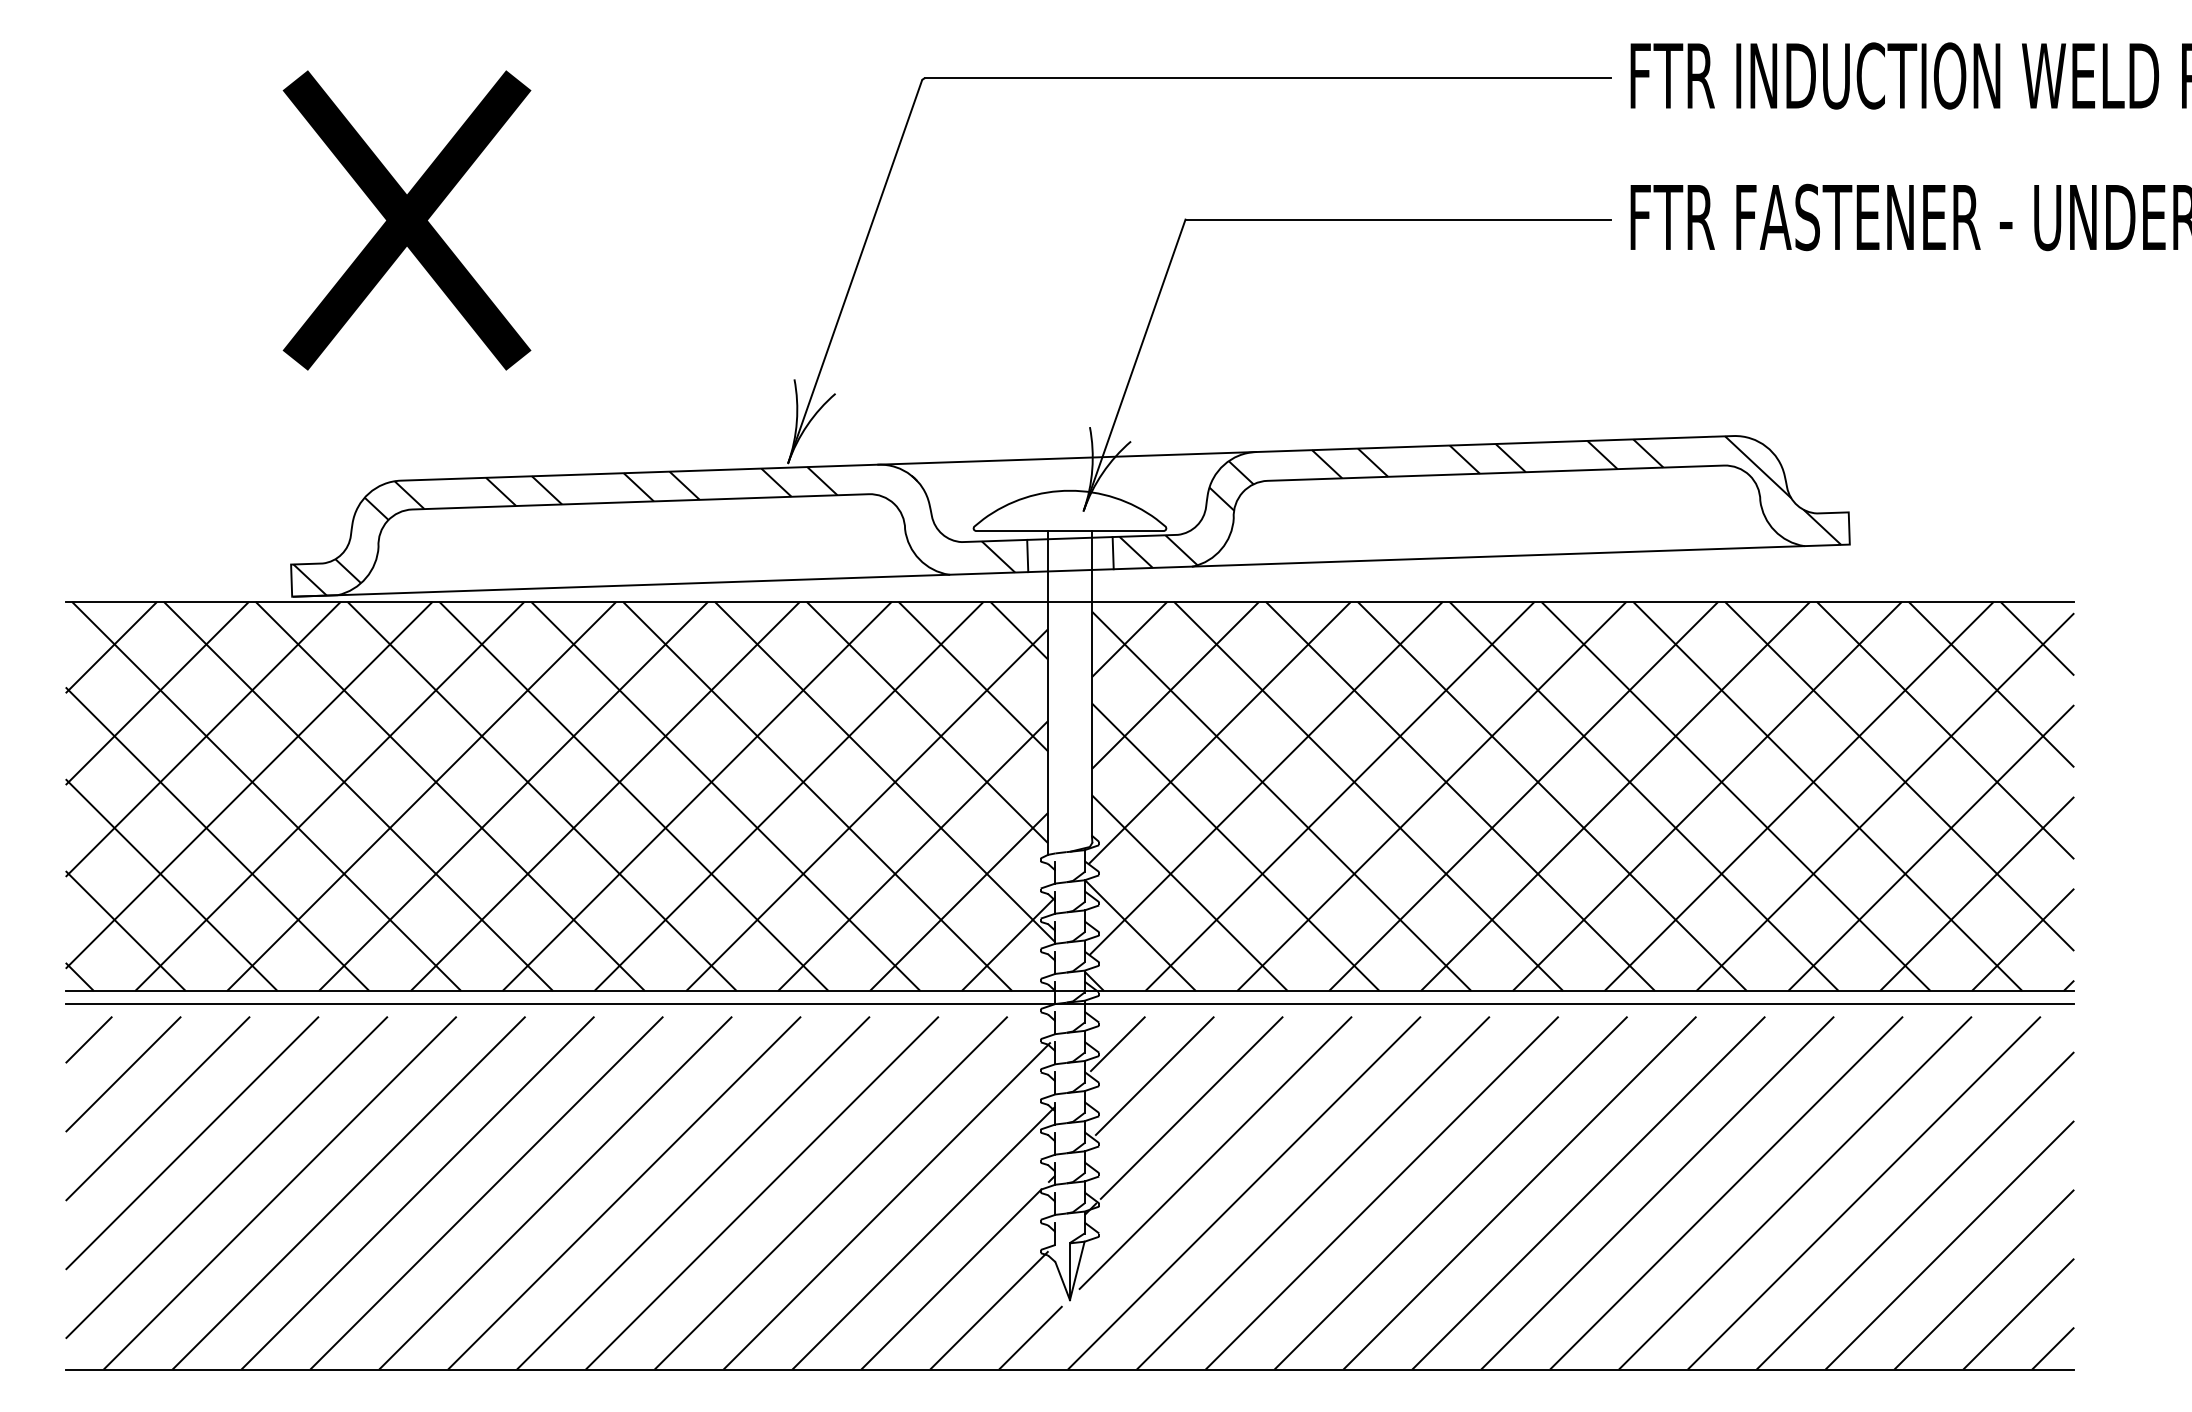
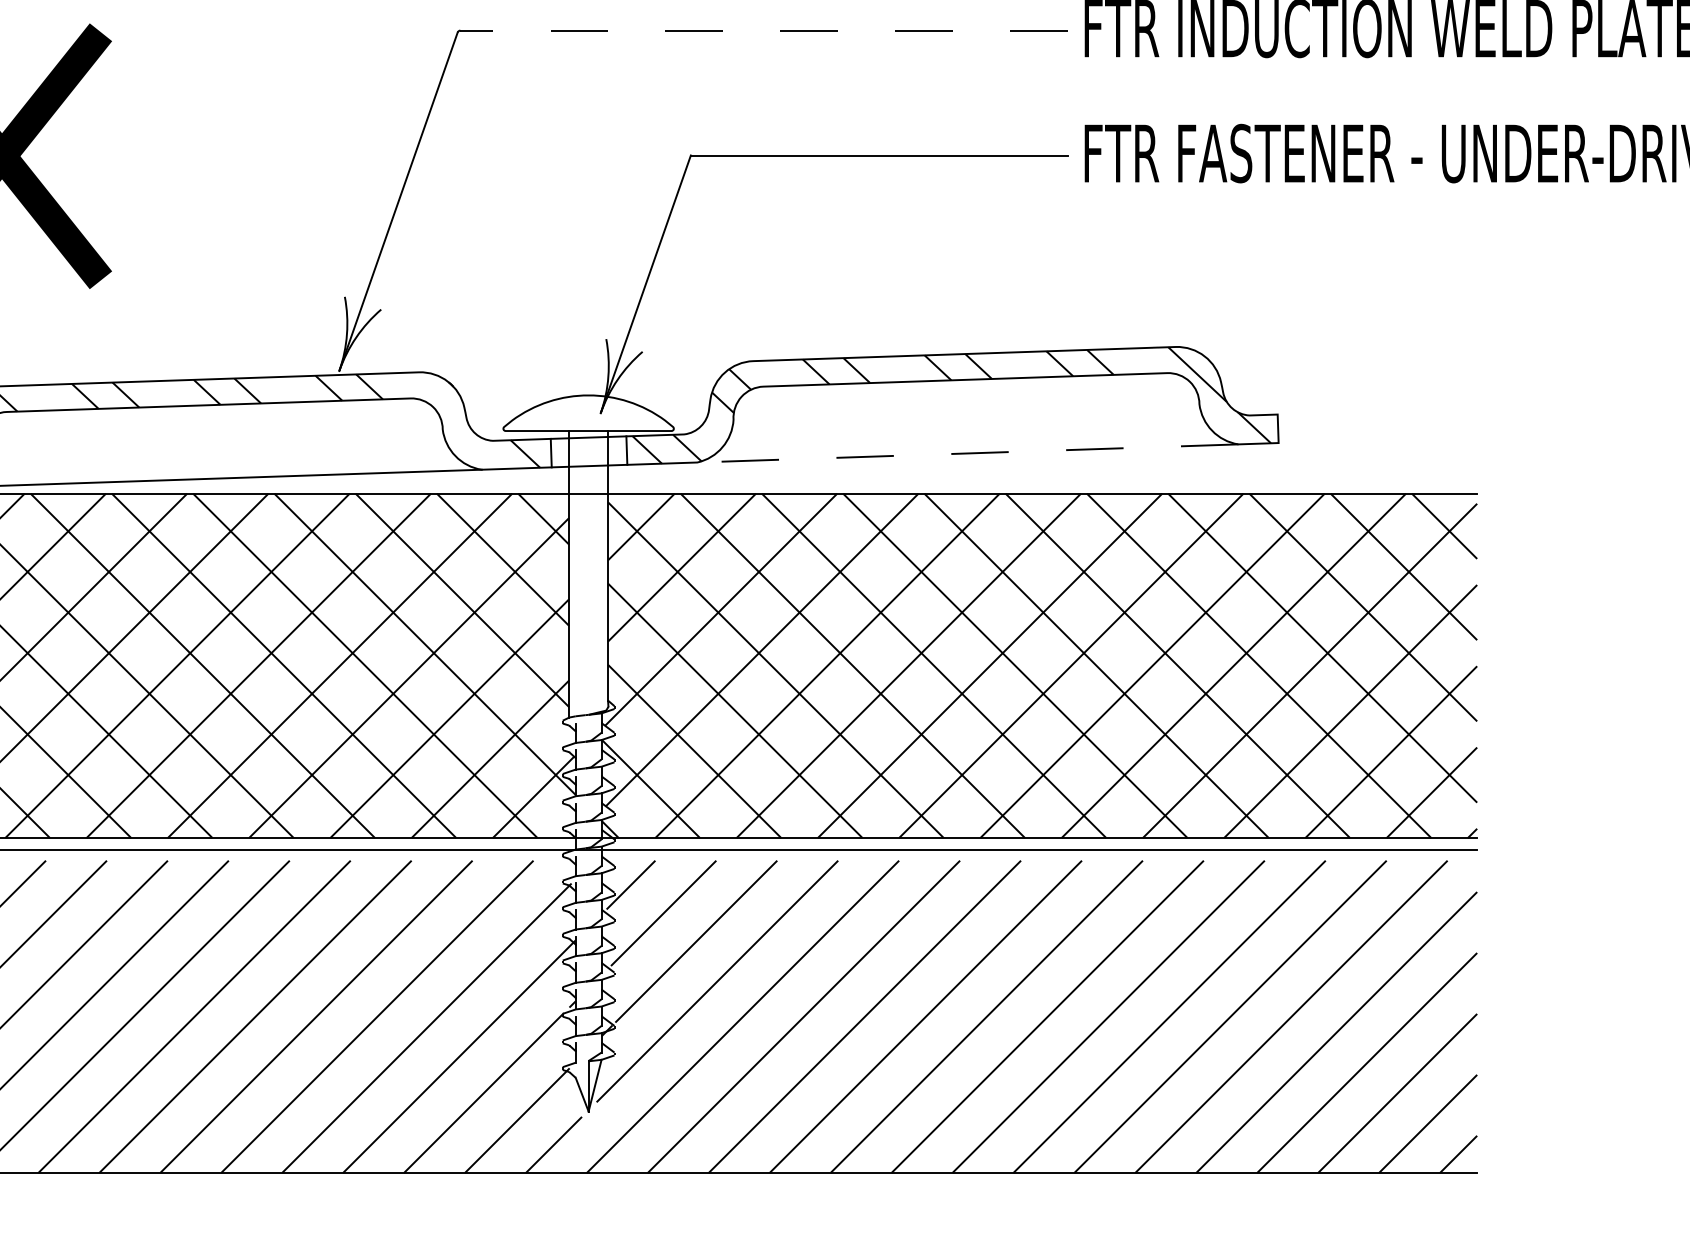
line: (1267, 78) -> (763, 30), solid -> dashed
line: (1067, 458) -> (586, 366), removed
line: (1498, 556) -> (967, 453), solid -> dashed

